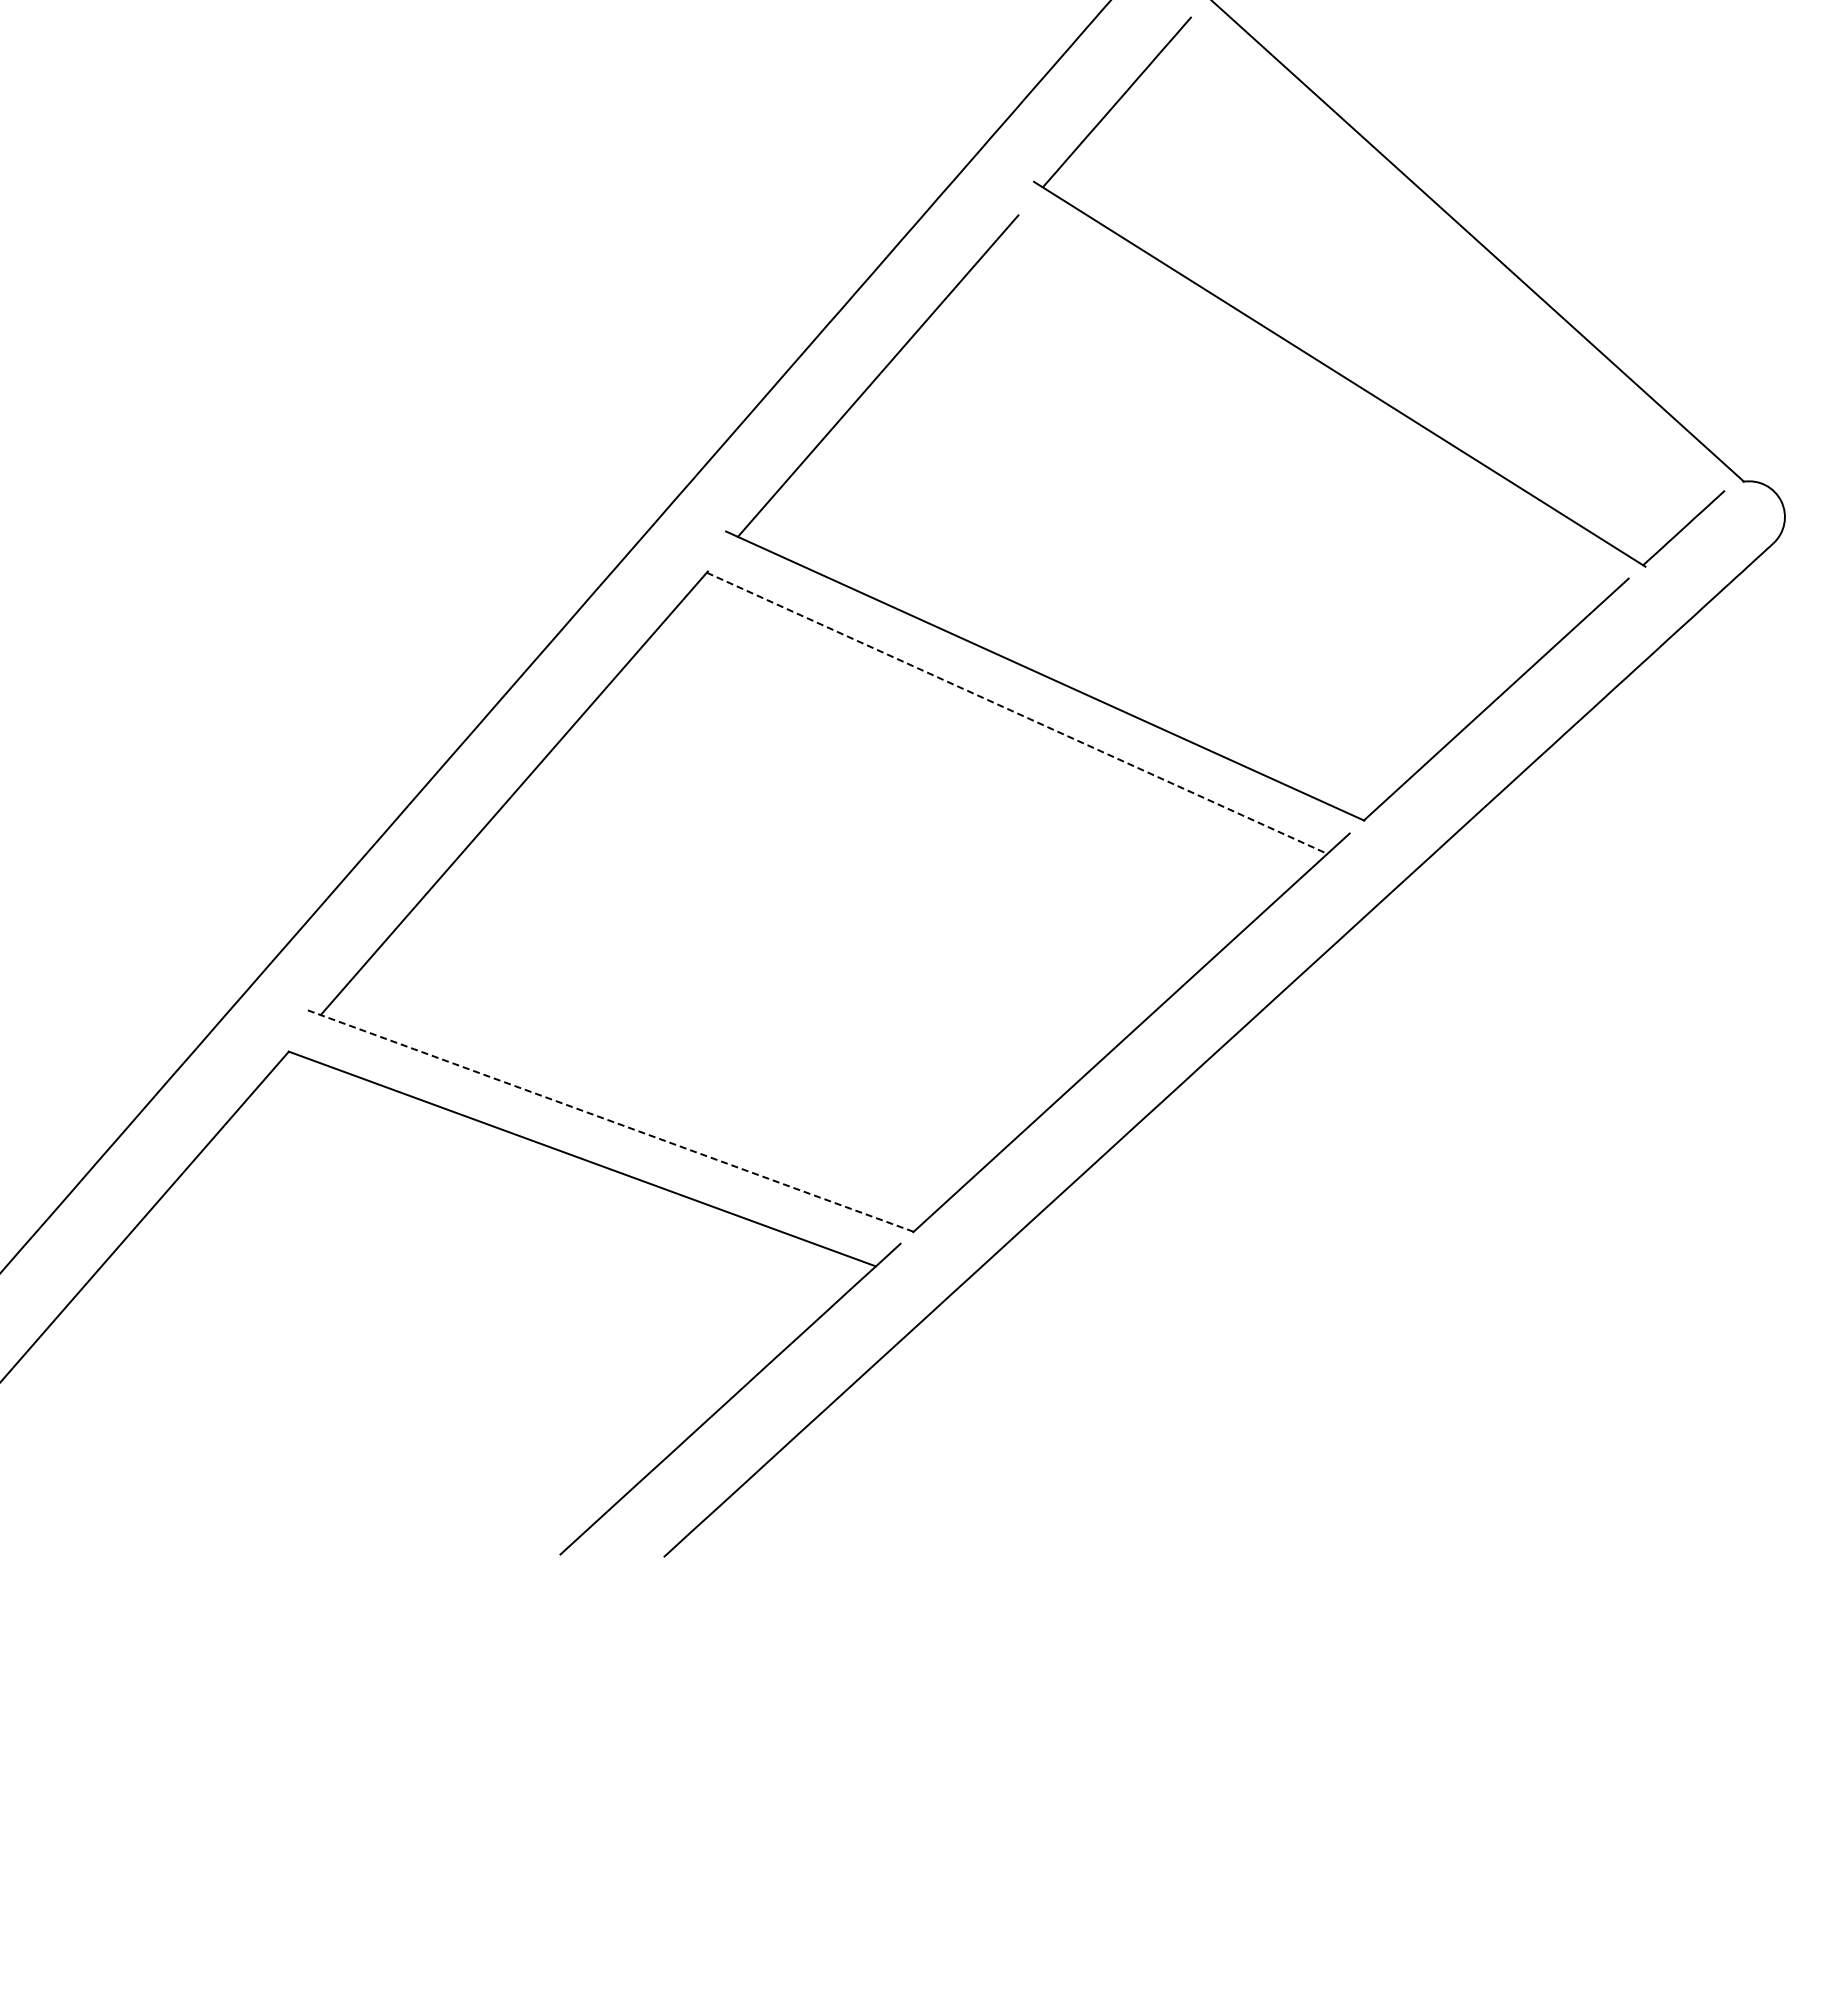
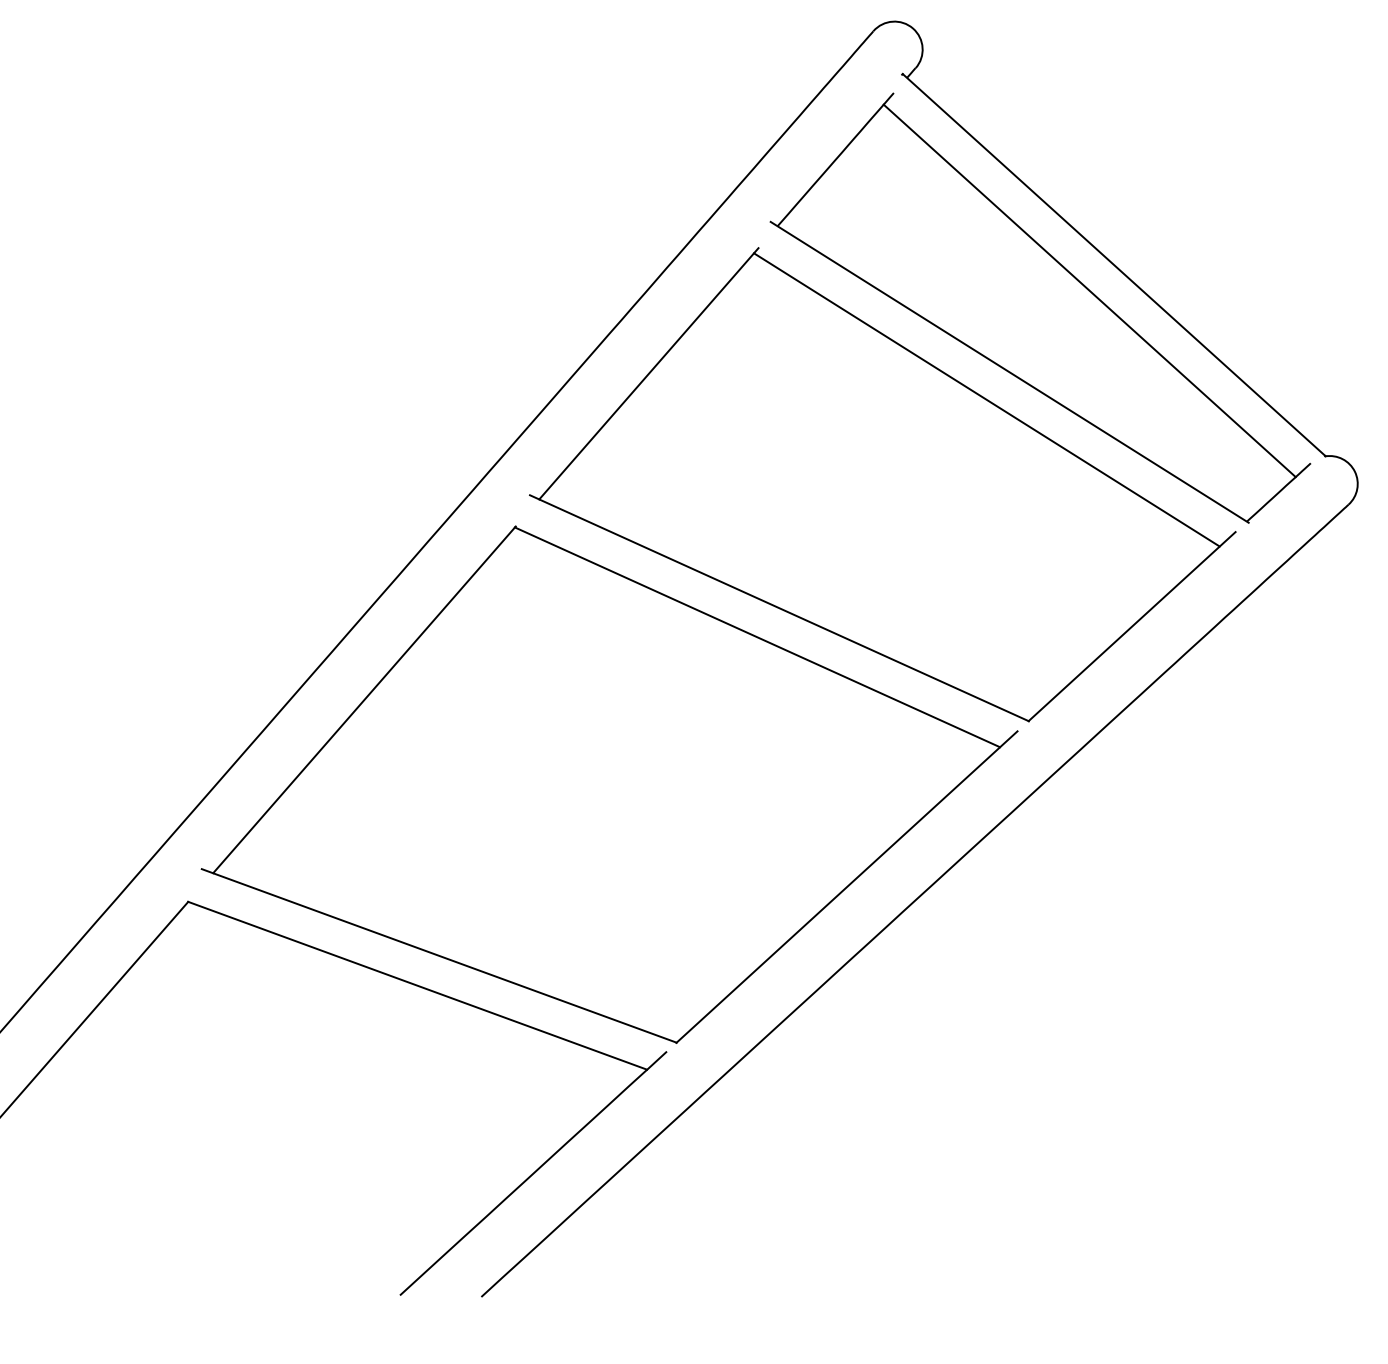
line: (1441, 269) -> (1089, 290), added
line: (1310, 409) -> (986, 399), added
line: (1017, 713) -> (757, 637), dashed -> solid
line: (609, 1120) -> (438, 955), dashed -> solid

